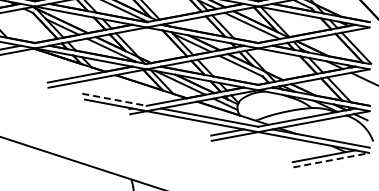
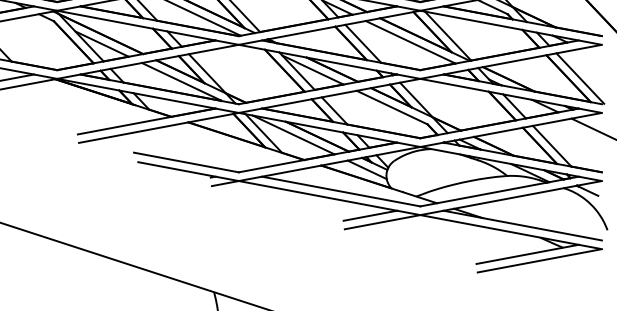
line: (114, 99) -> (186, 162), dashed -> solid
line: (331, 160) -> (539, 261), dashed -> solid

